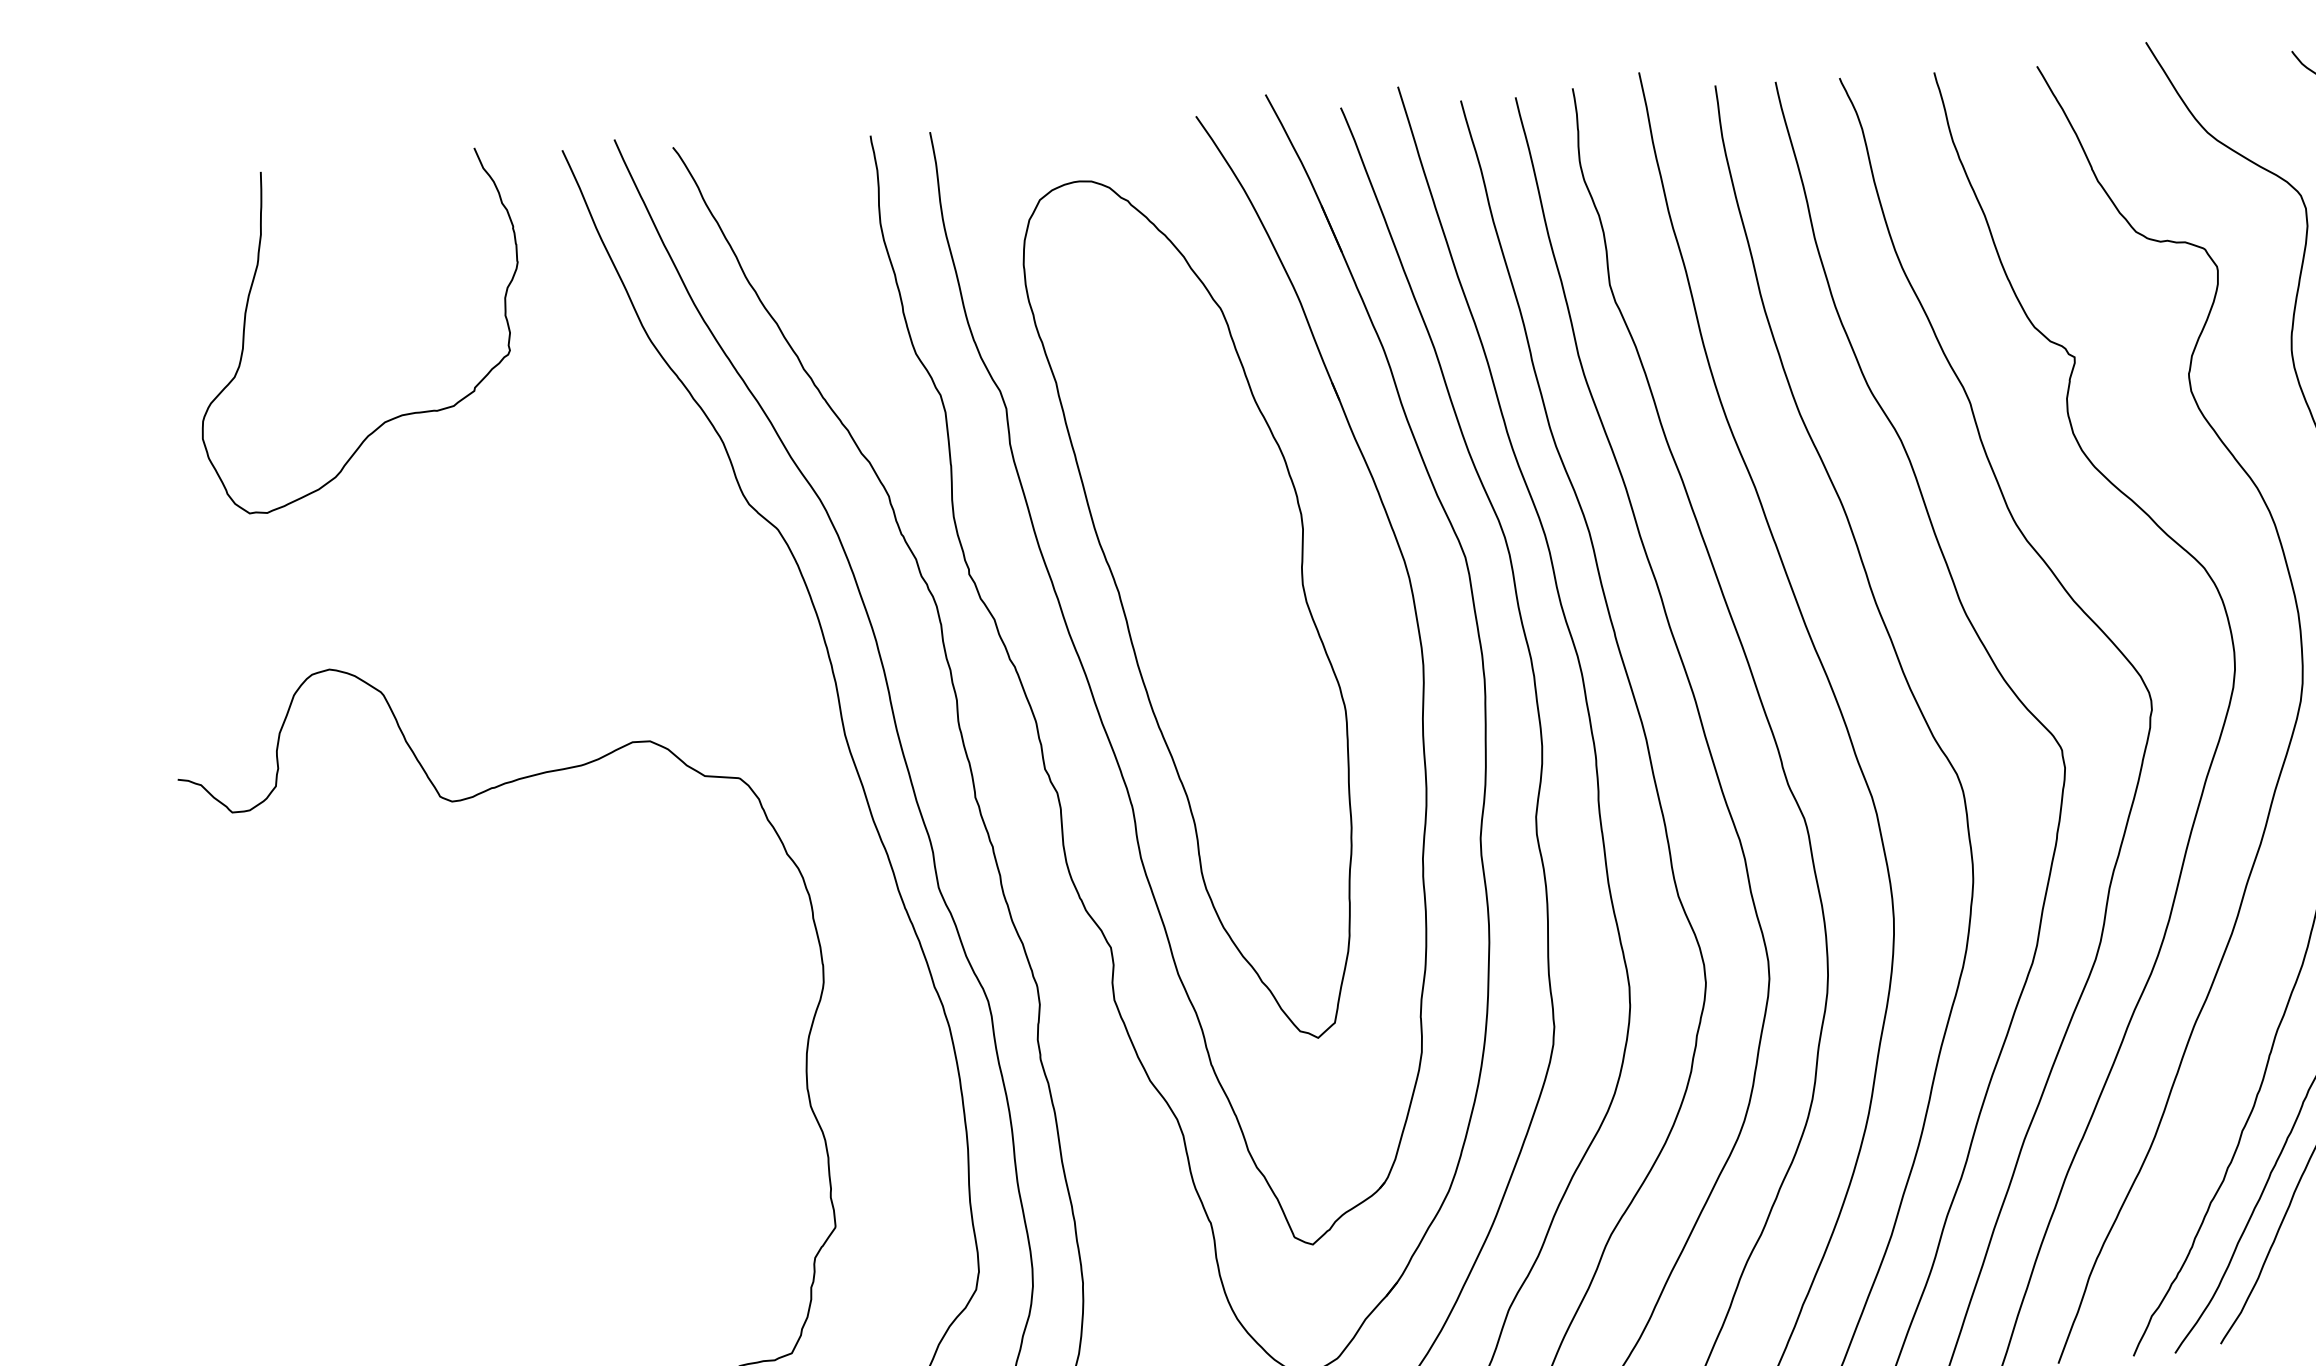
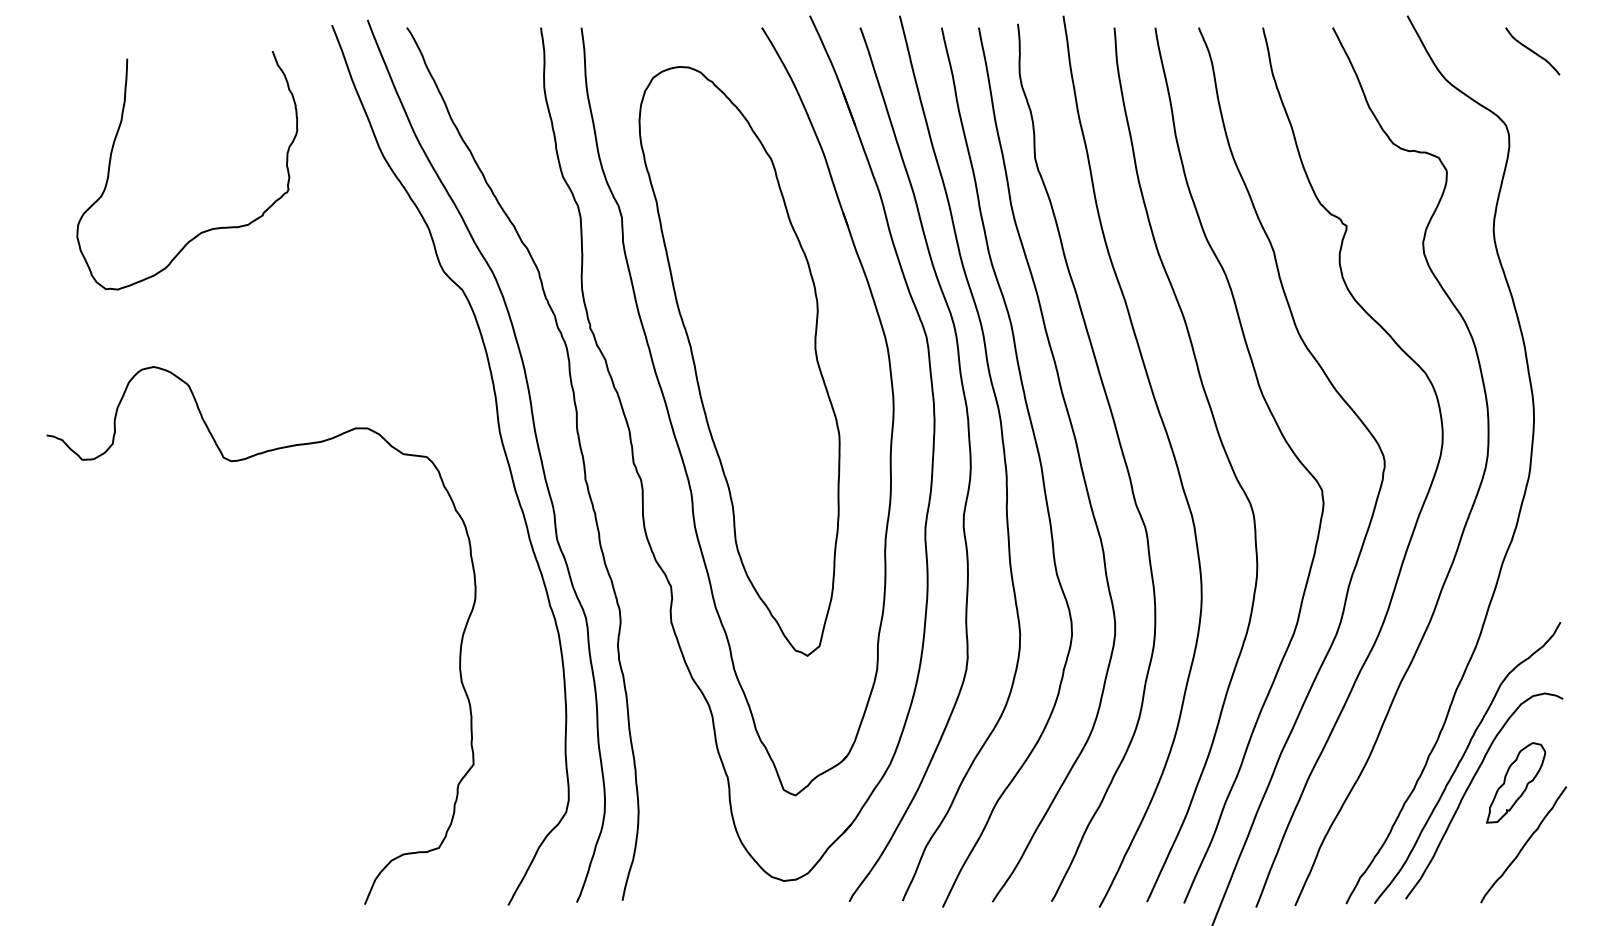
curve: (394, 416) -> (207, 229), moved

